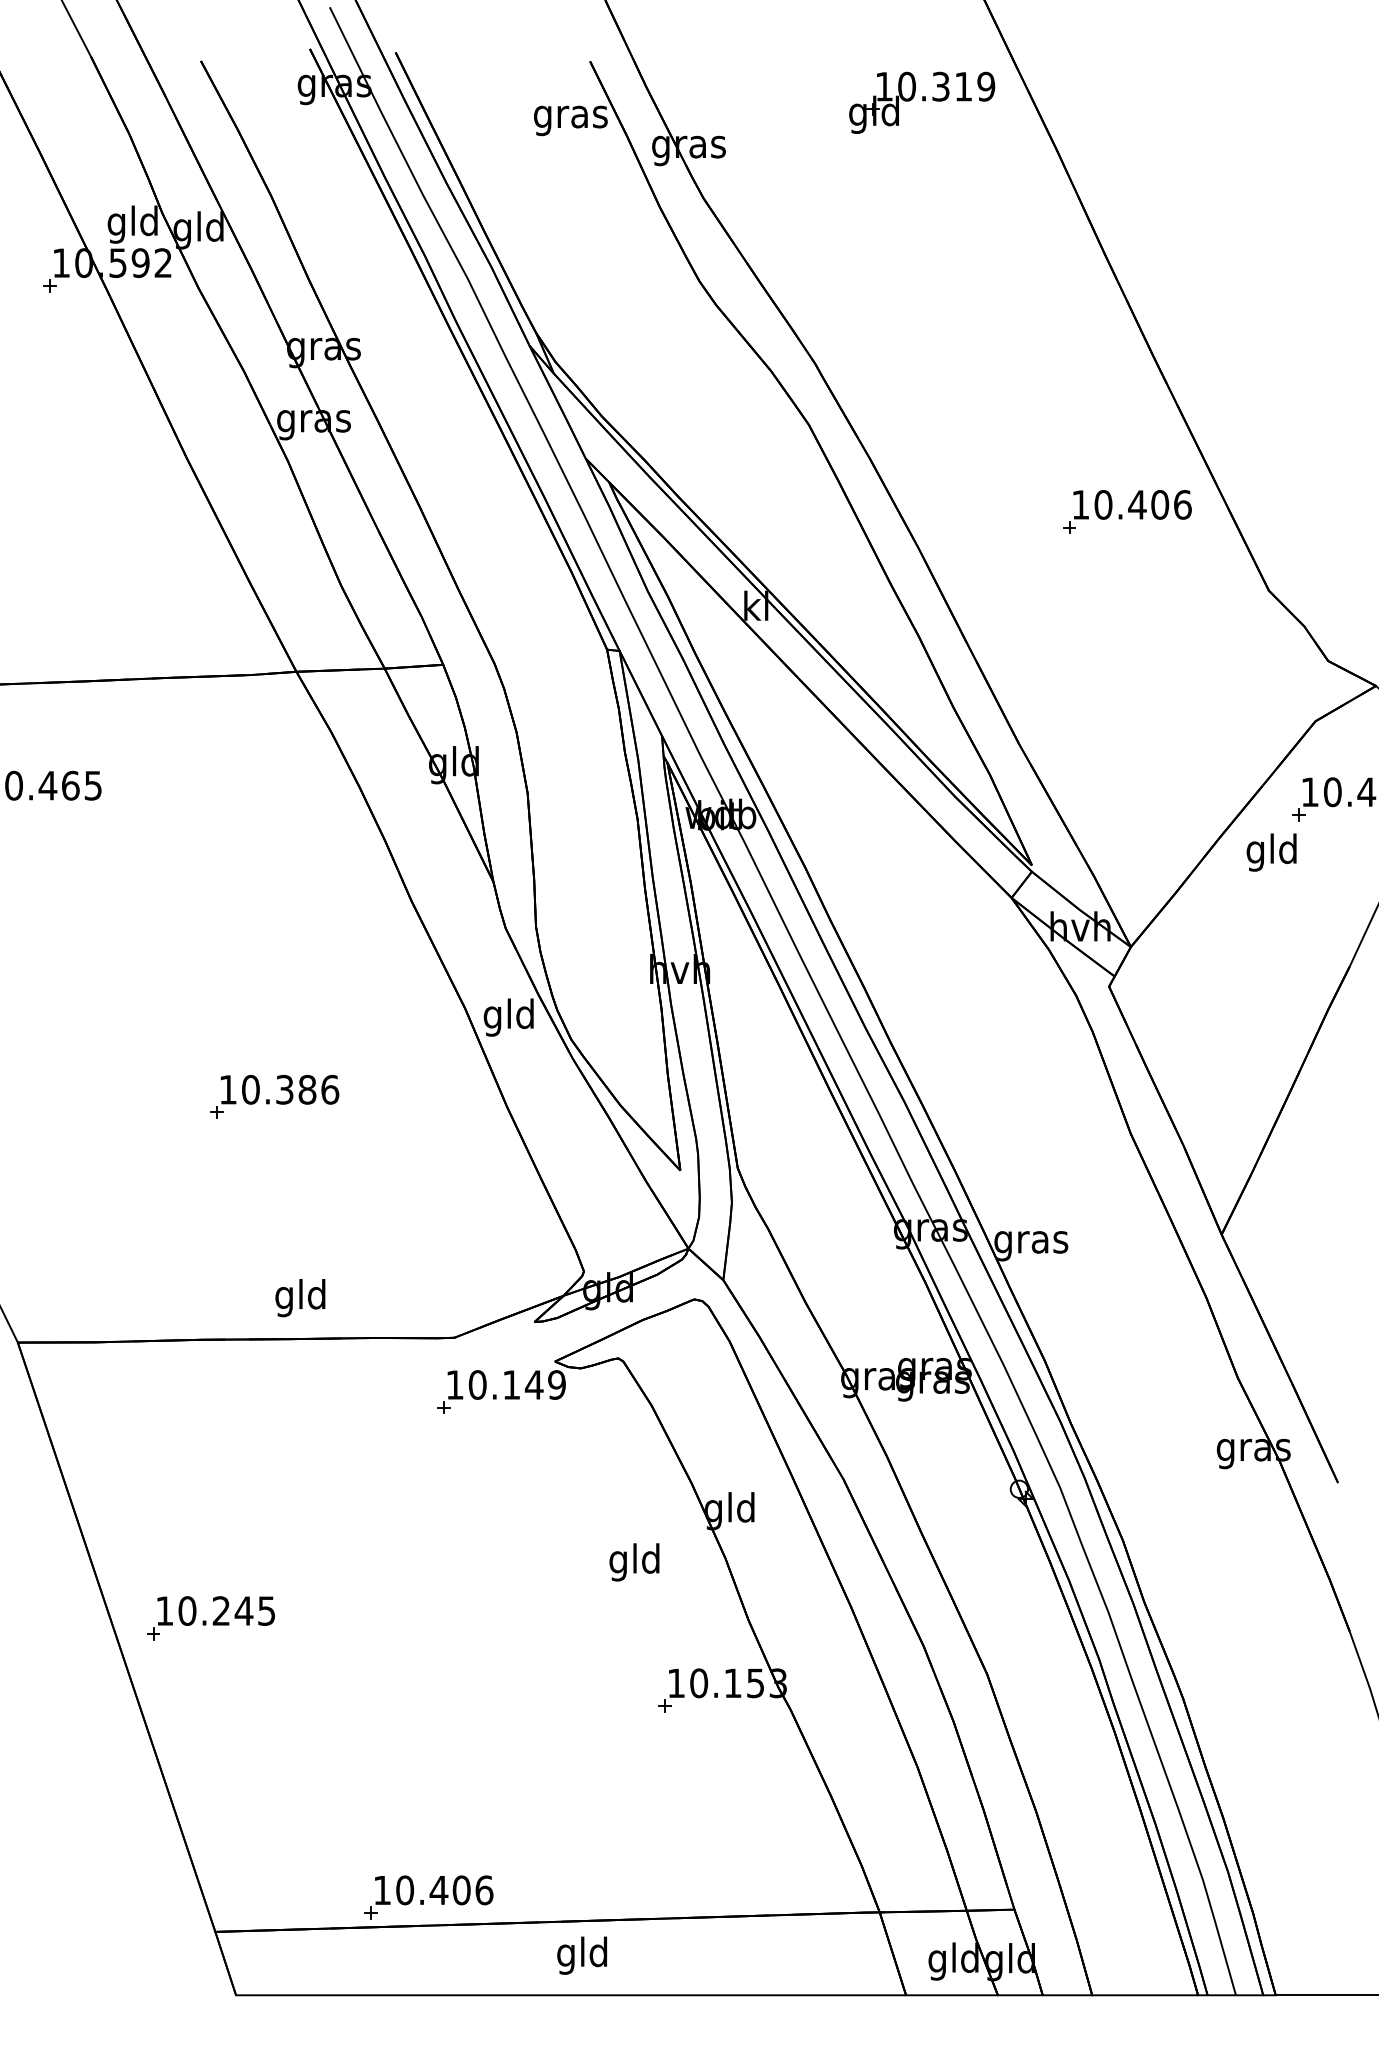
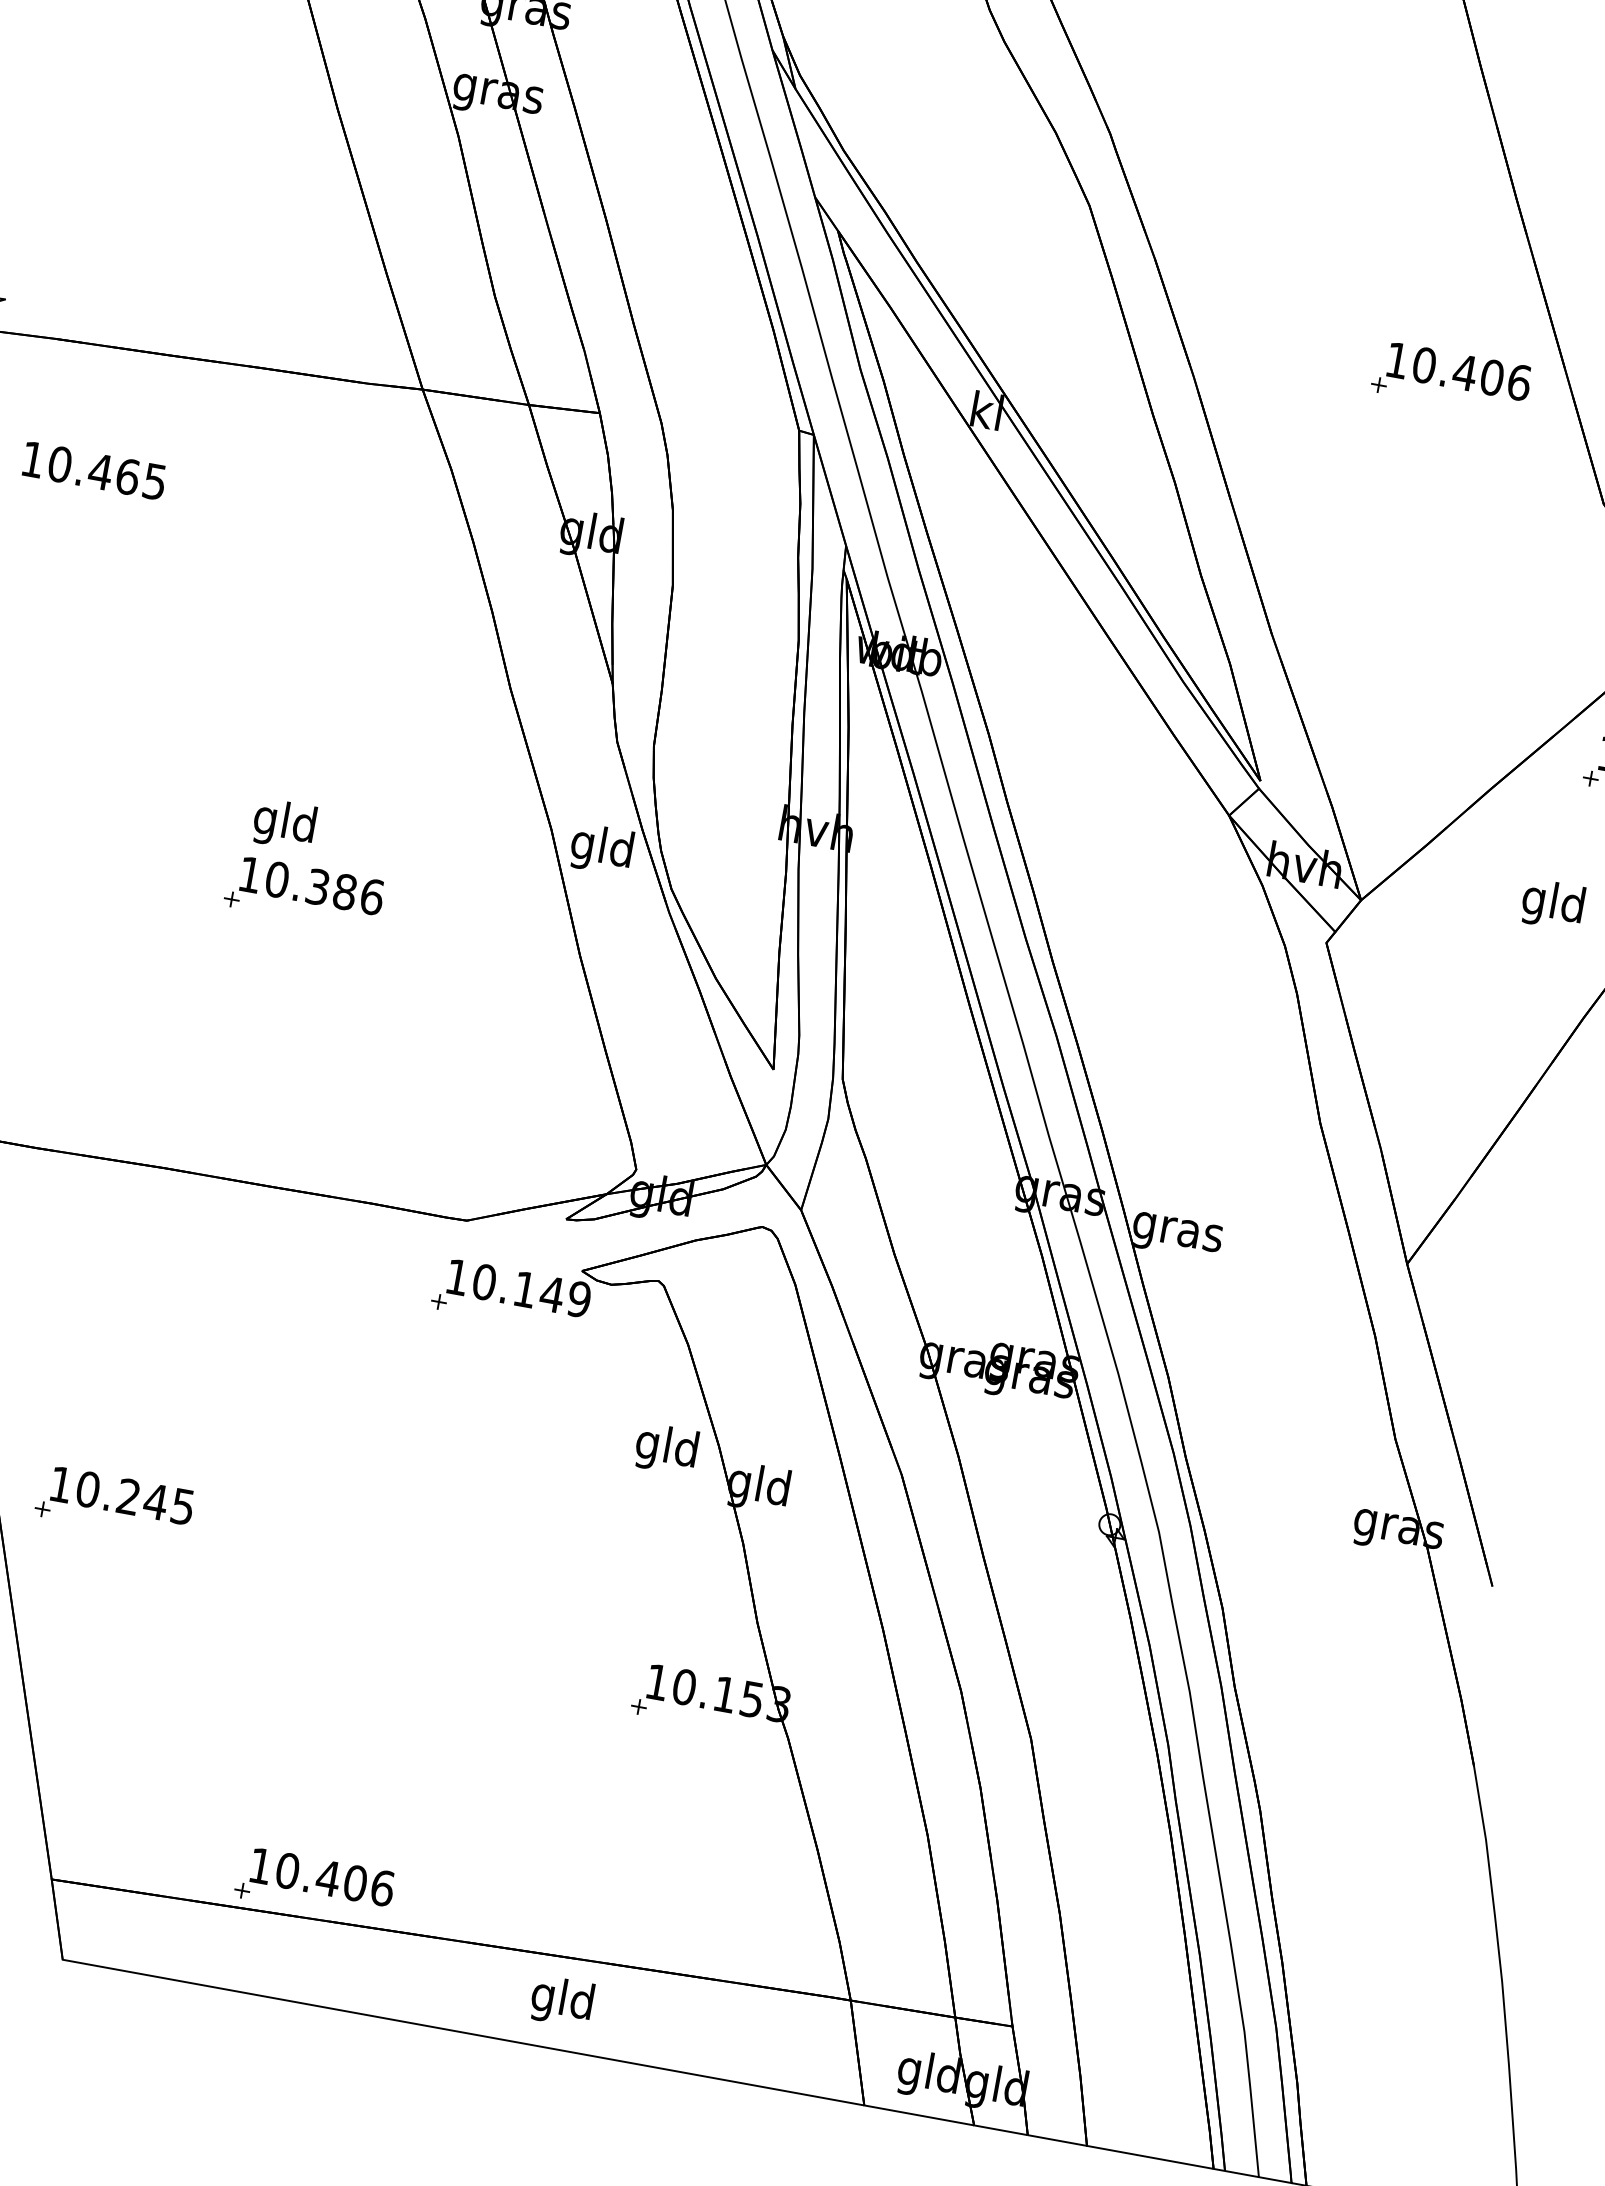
text: (1271, 852) -> (1552, 904), moved
text: (300, 1298) -> (284, 825), moved
text: (634, 1562) -> (666, 1449), moved
text: (581, 1955) -> (561, 2001), moved

